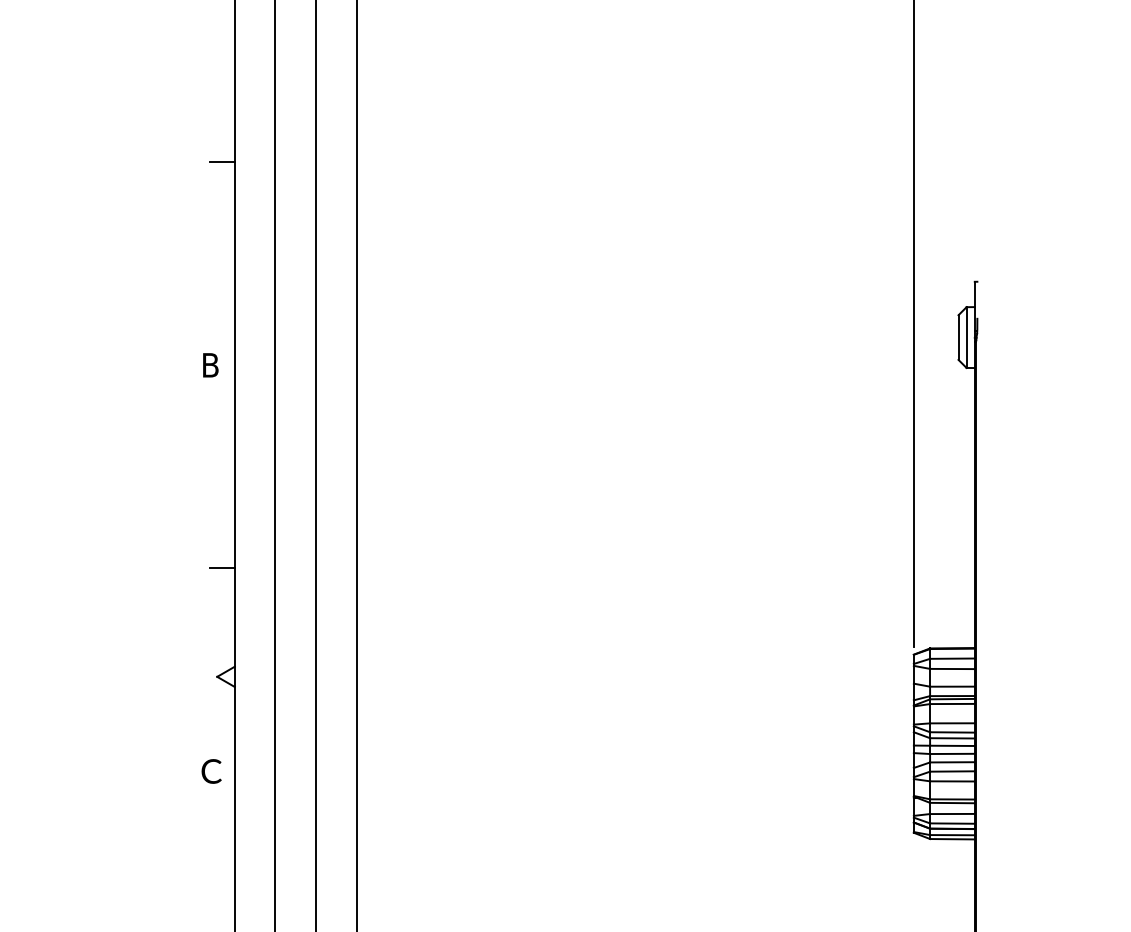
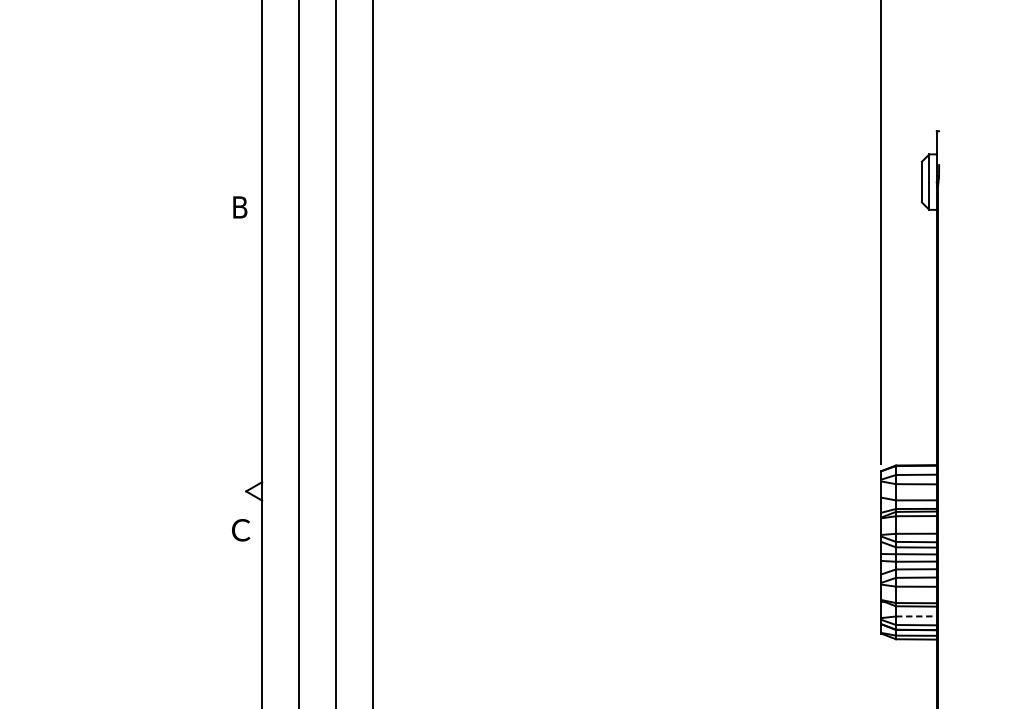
line: (222, 162) -> (250, 22), removed
line: (222, 568) -> (250, 392), removed
text: (211, 771) -> (240, 530), moved
line: (952, 813) -> (916, 615), solid -> dashed

